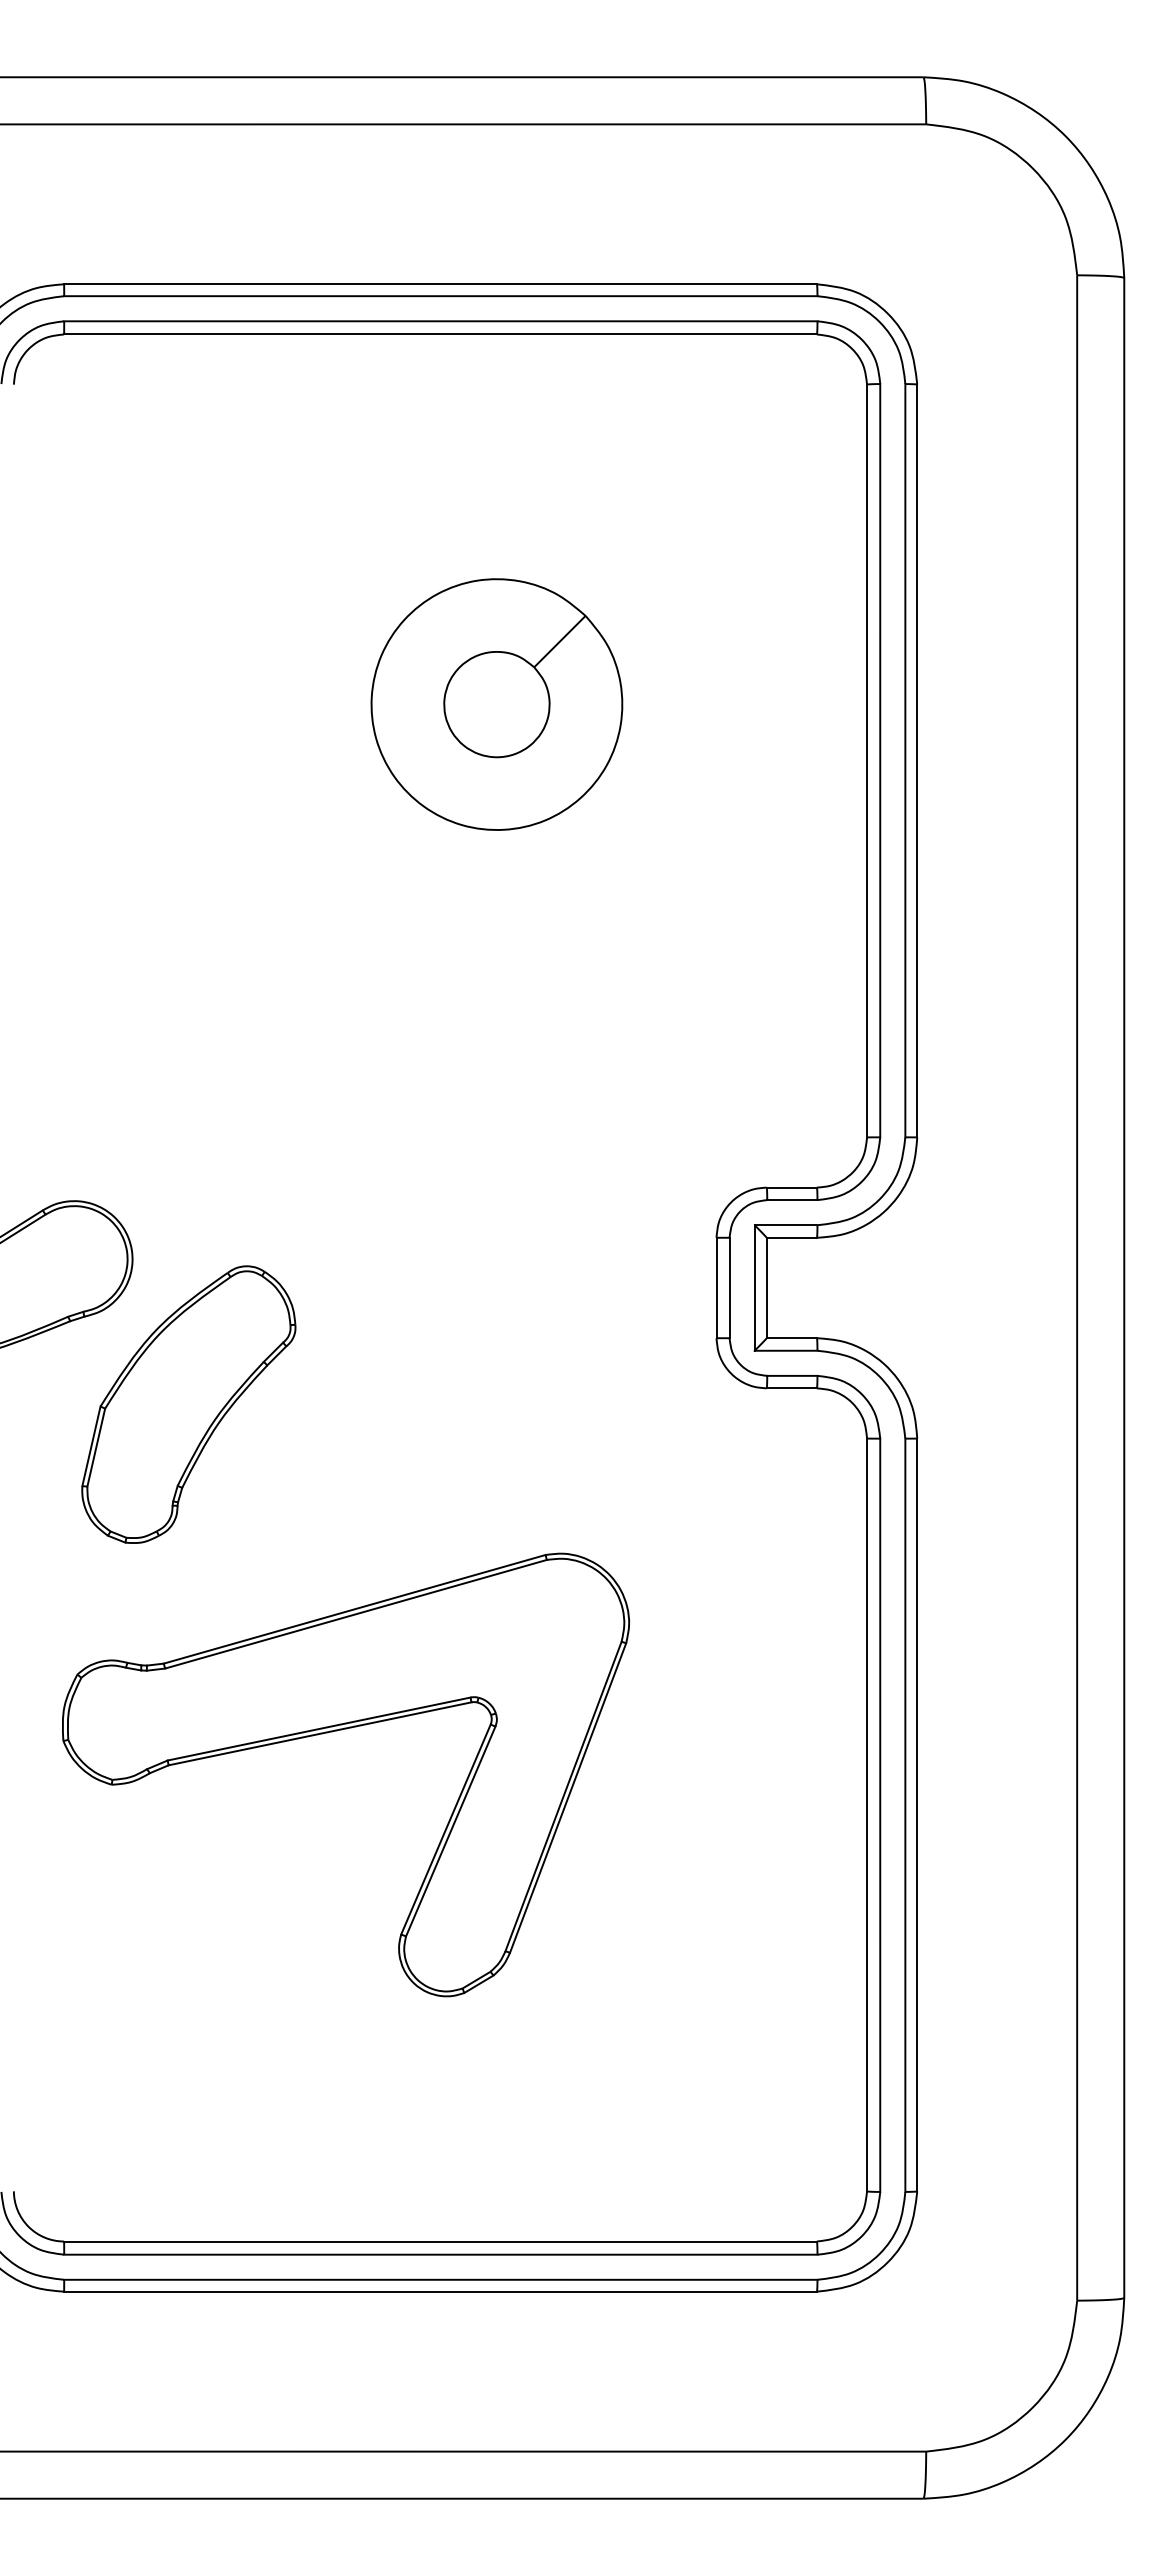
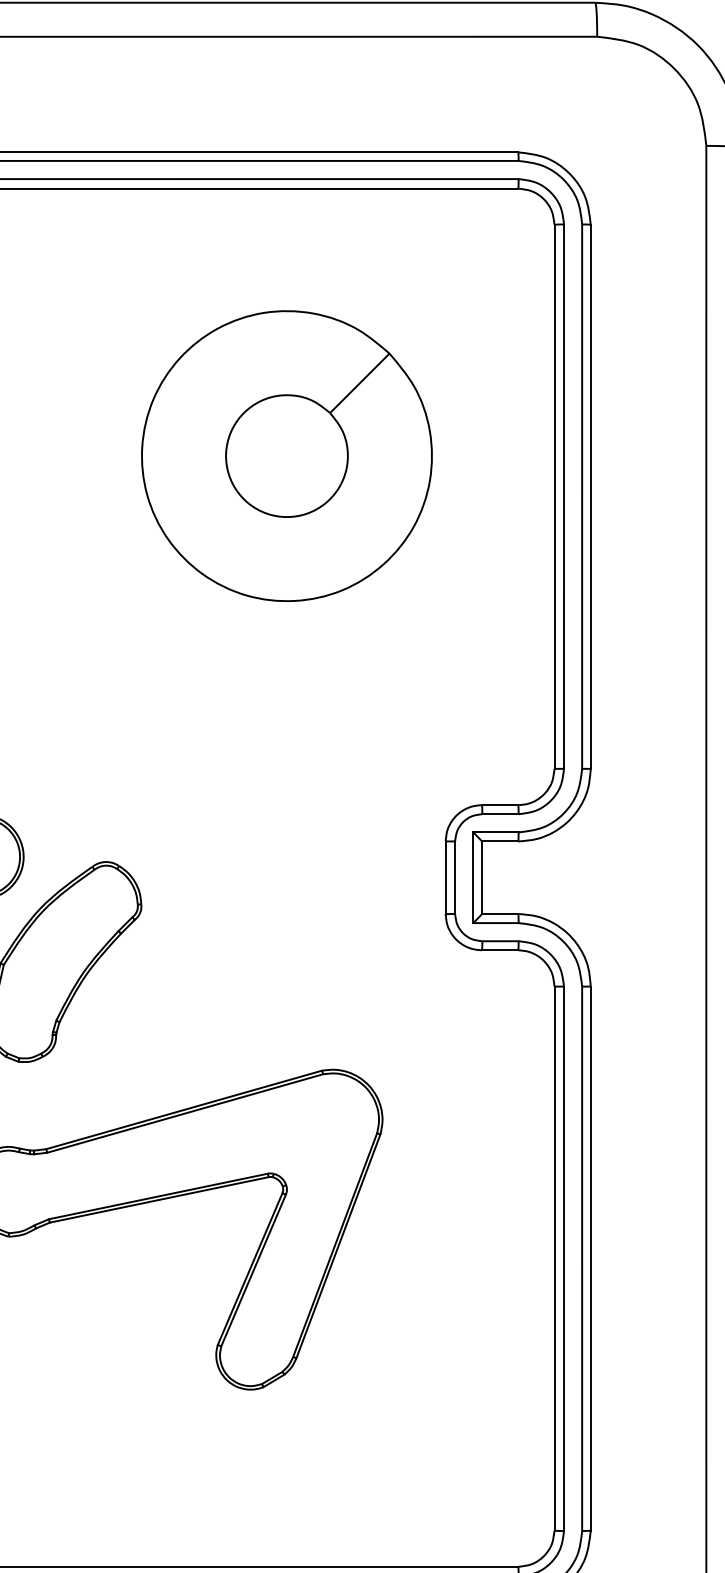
part: (496, 704) -> (286, 456), size x1.6

